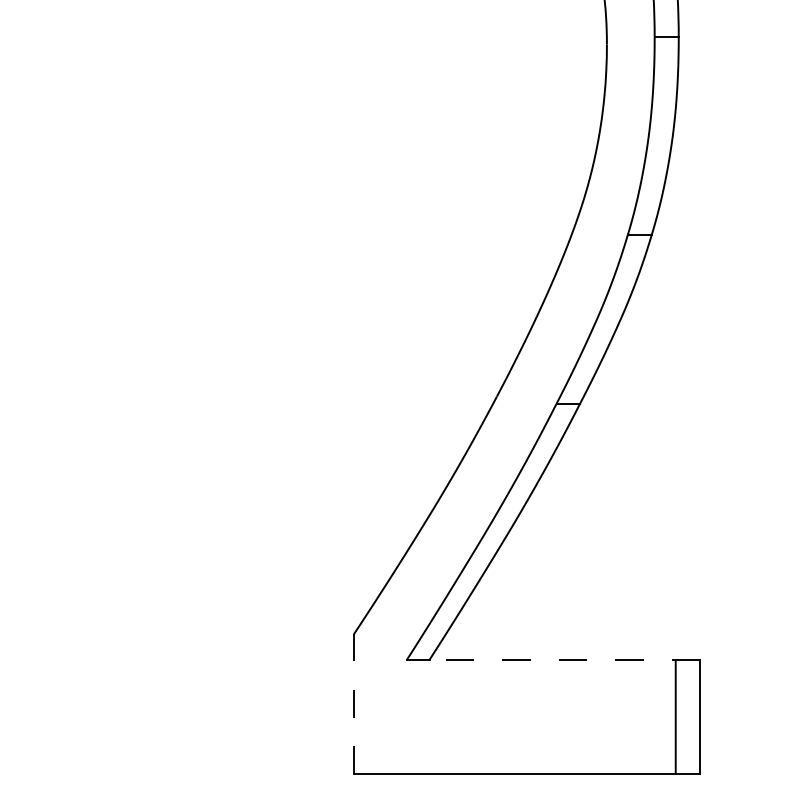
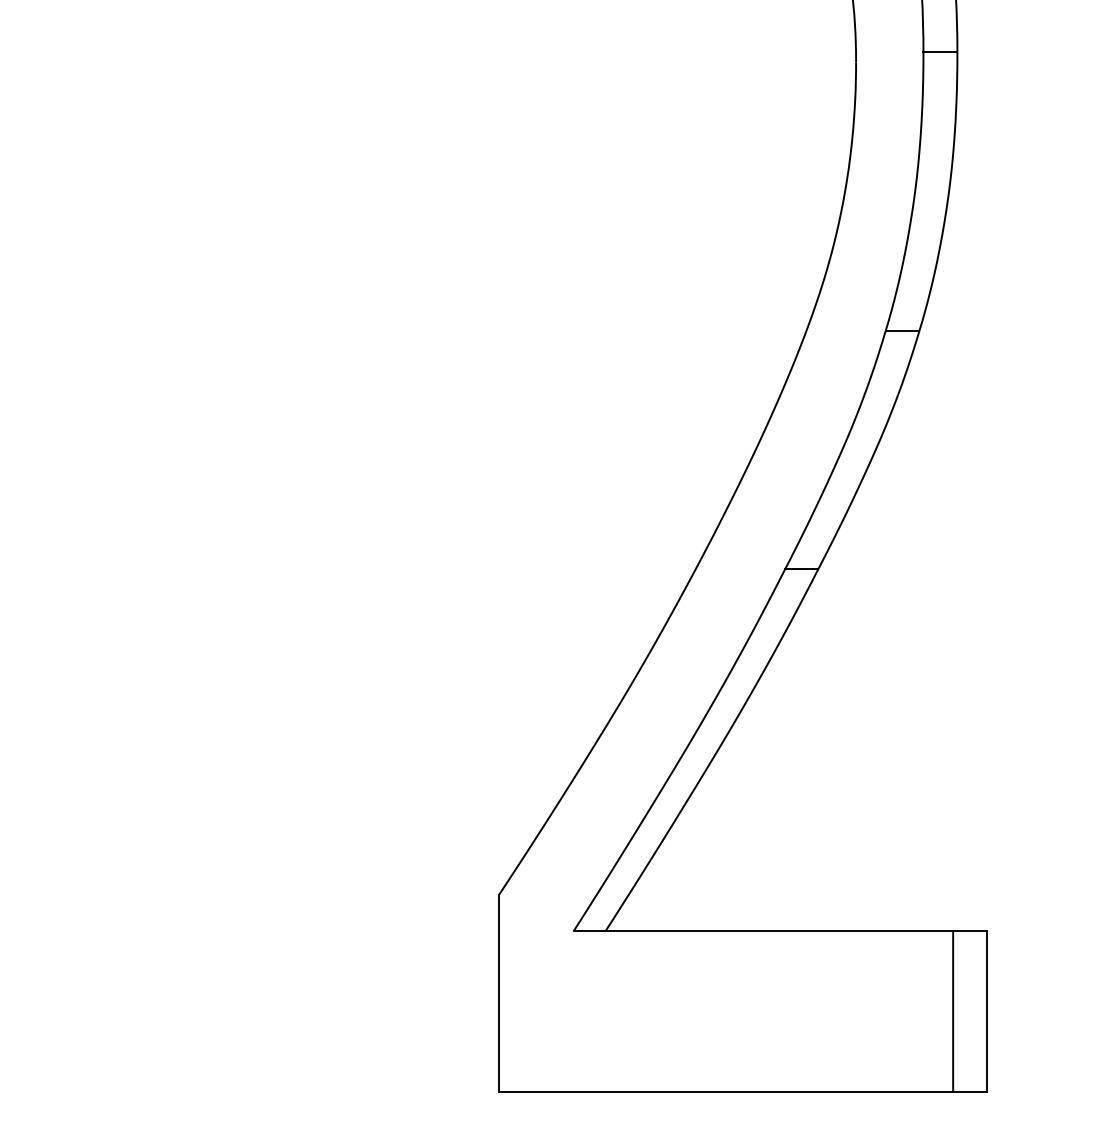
line: (564, 659) -> (796, 930), dashed -> solid
line: (354, 704) -> (499, 993), dashed -> solid

